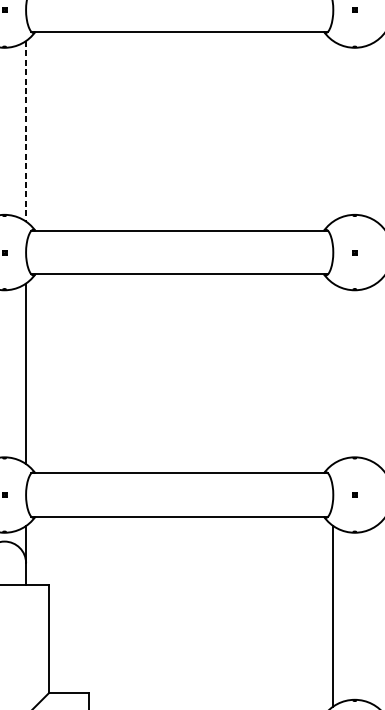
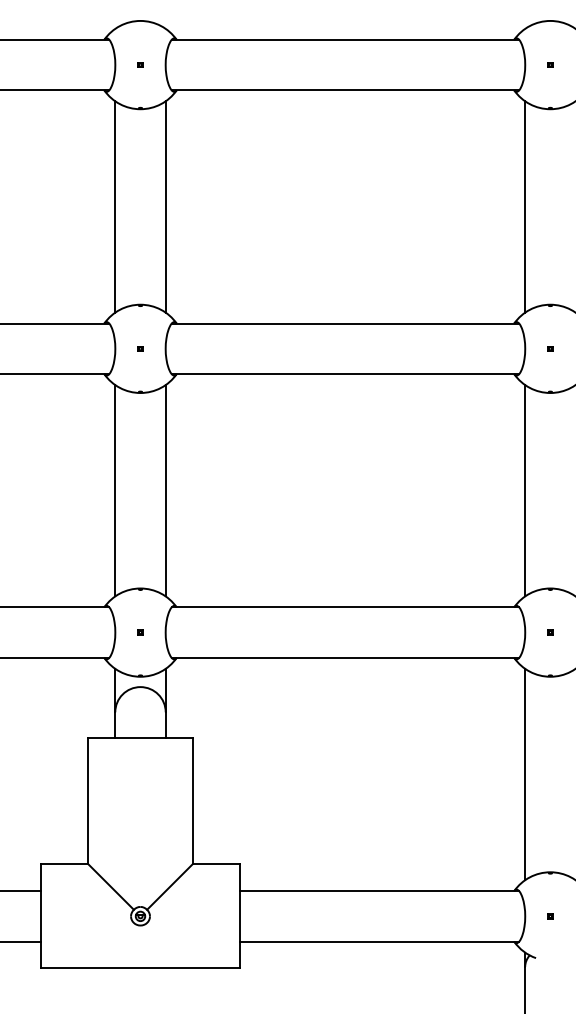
line: (25, 130) -> (165, 206), dashed -> solid
line: (333, 130) -> (525, 206), added
line: (333, 373) -> (525, 490), added

